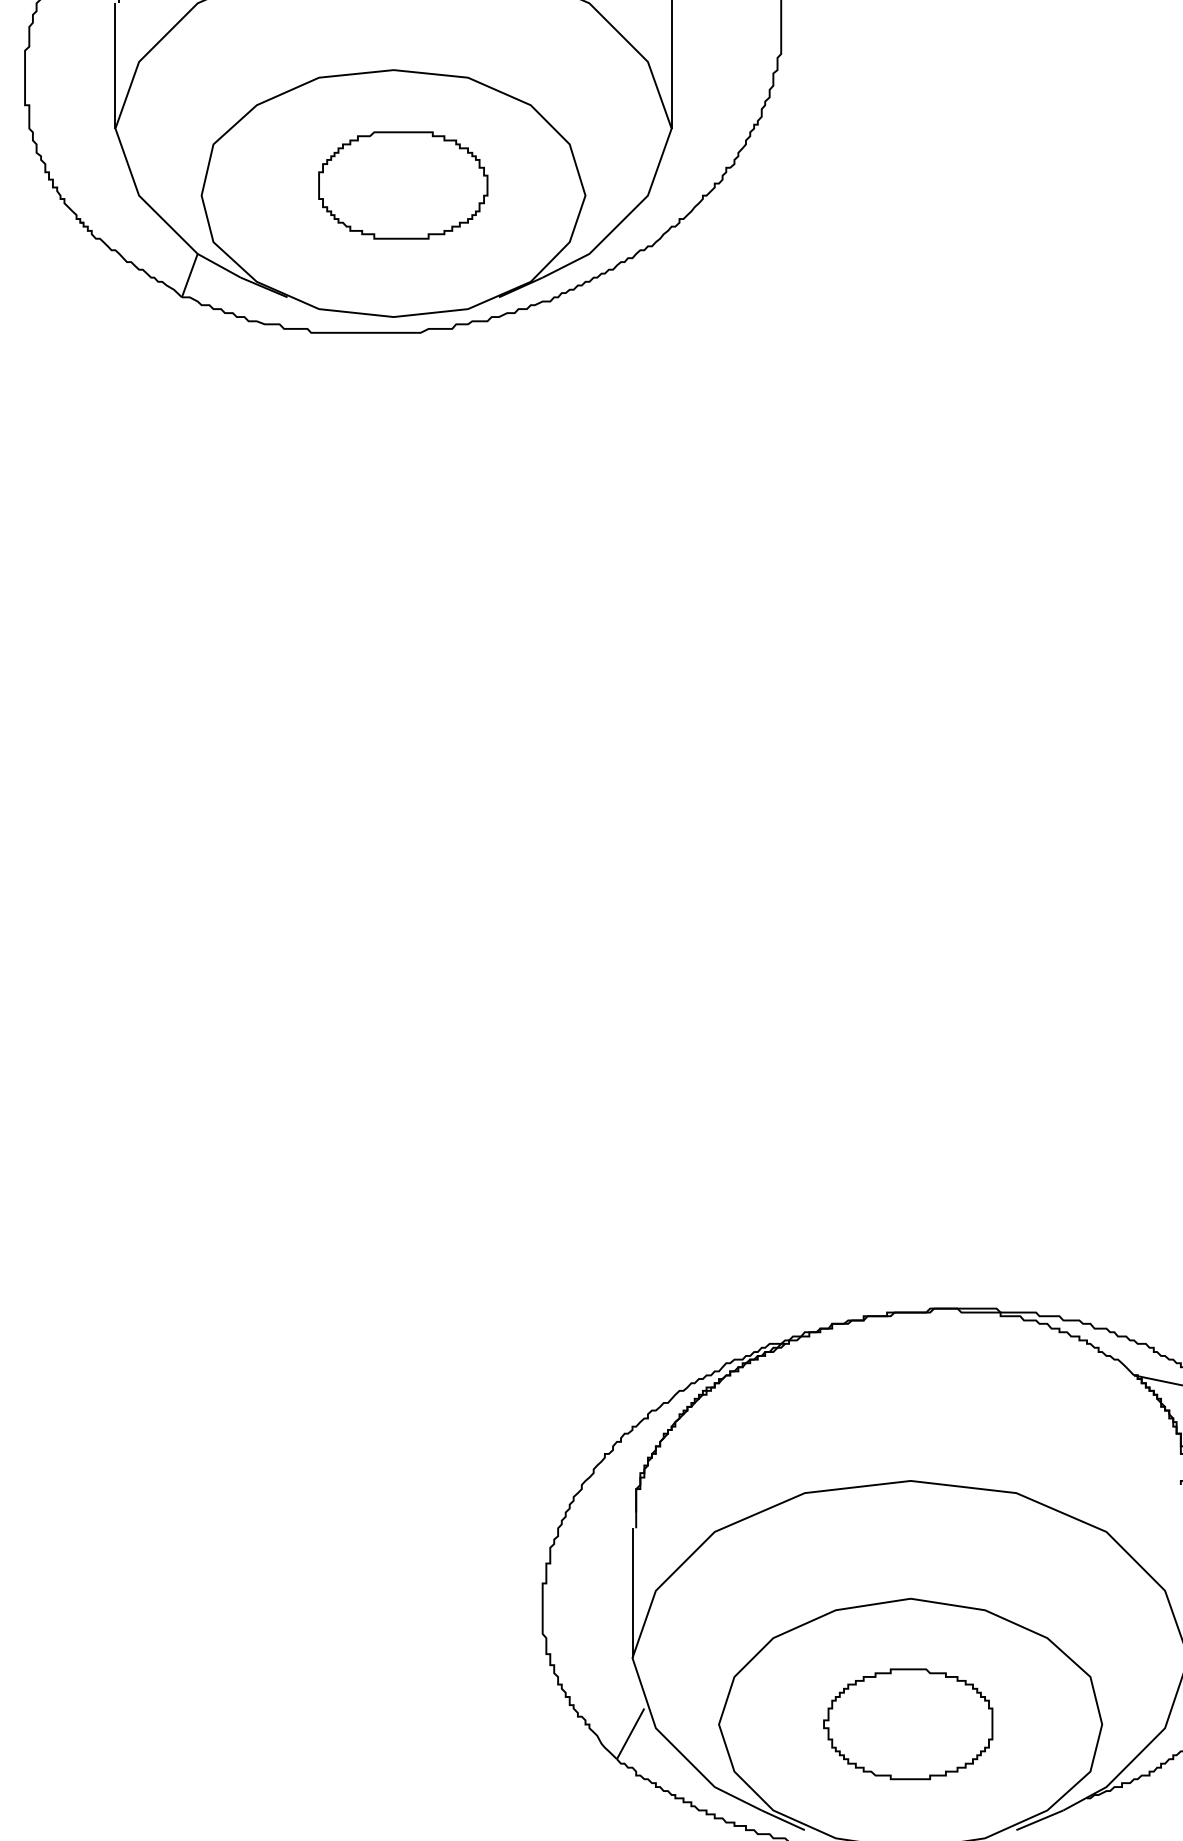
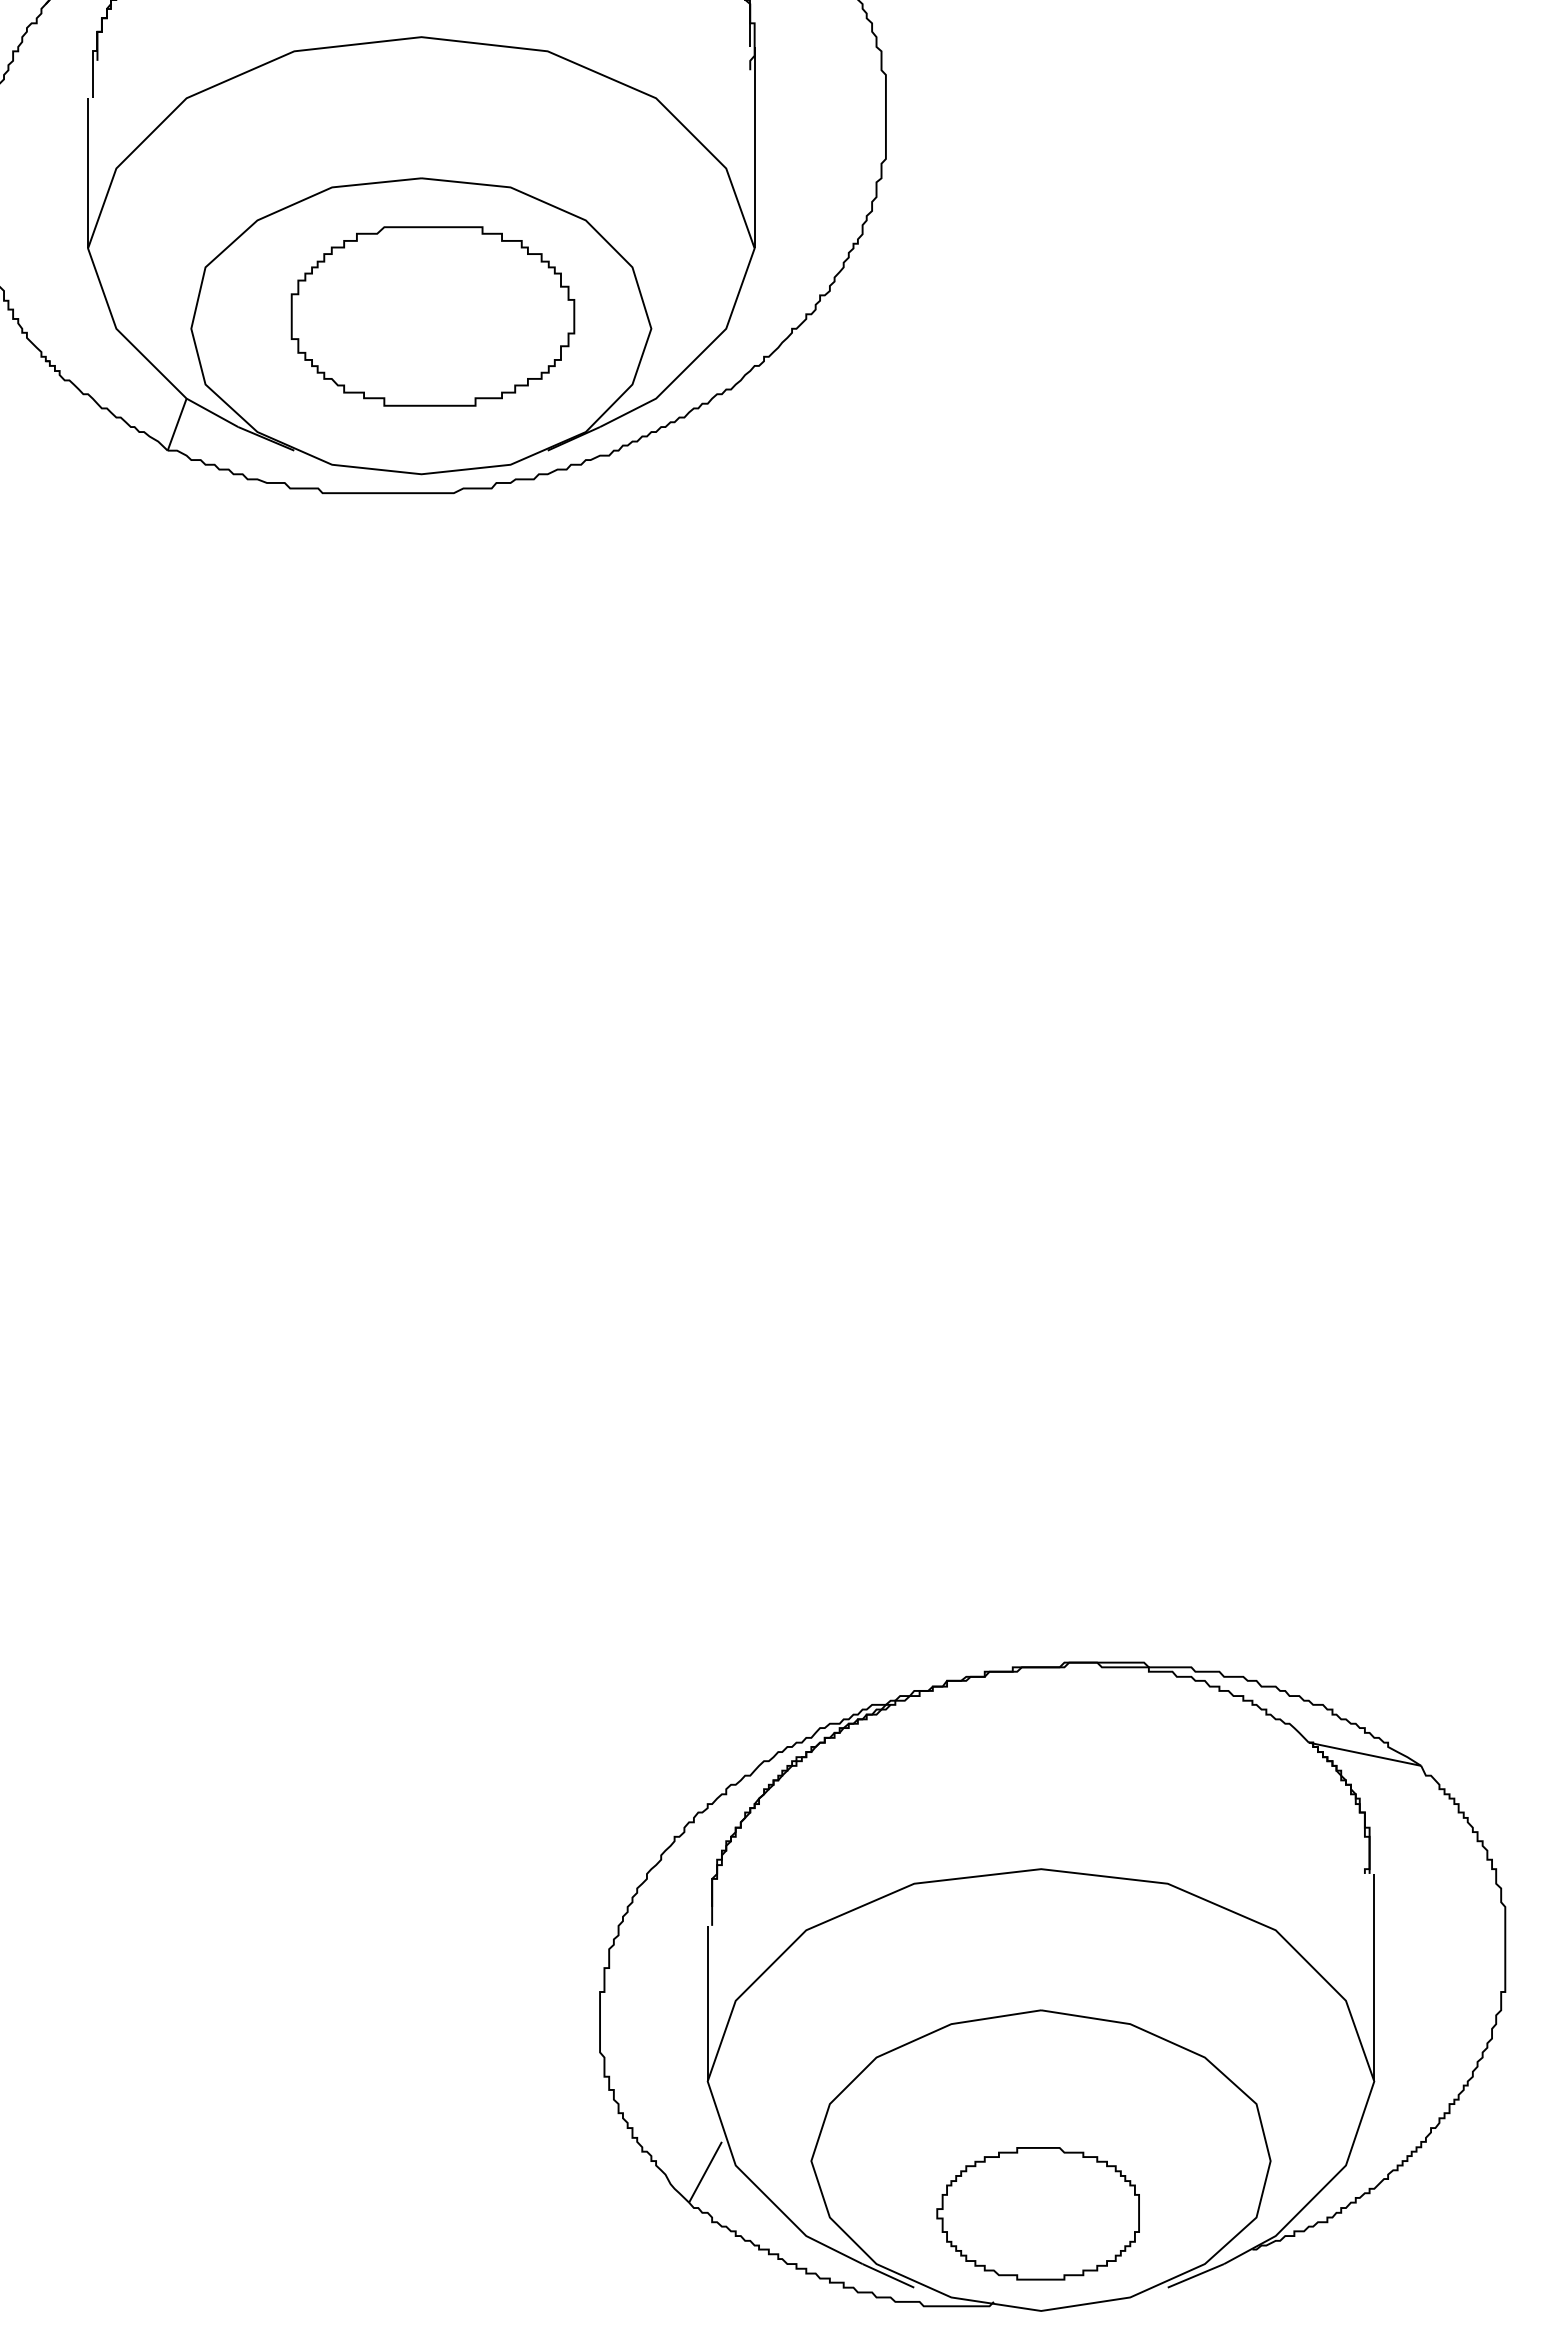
part: (402, 185) -> (432, 316), size x1.4
part: (907, 1724) -> (1037, 2213), moved

